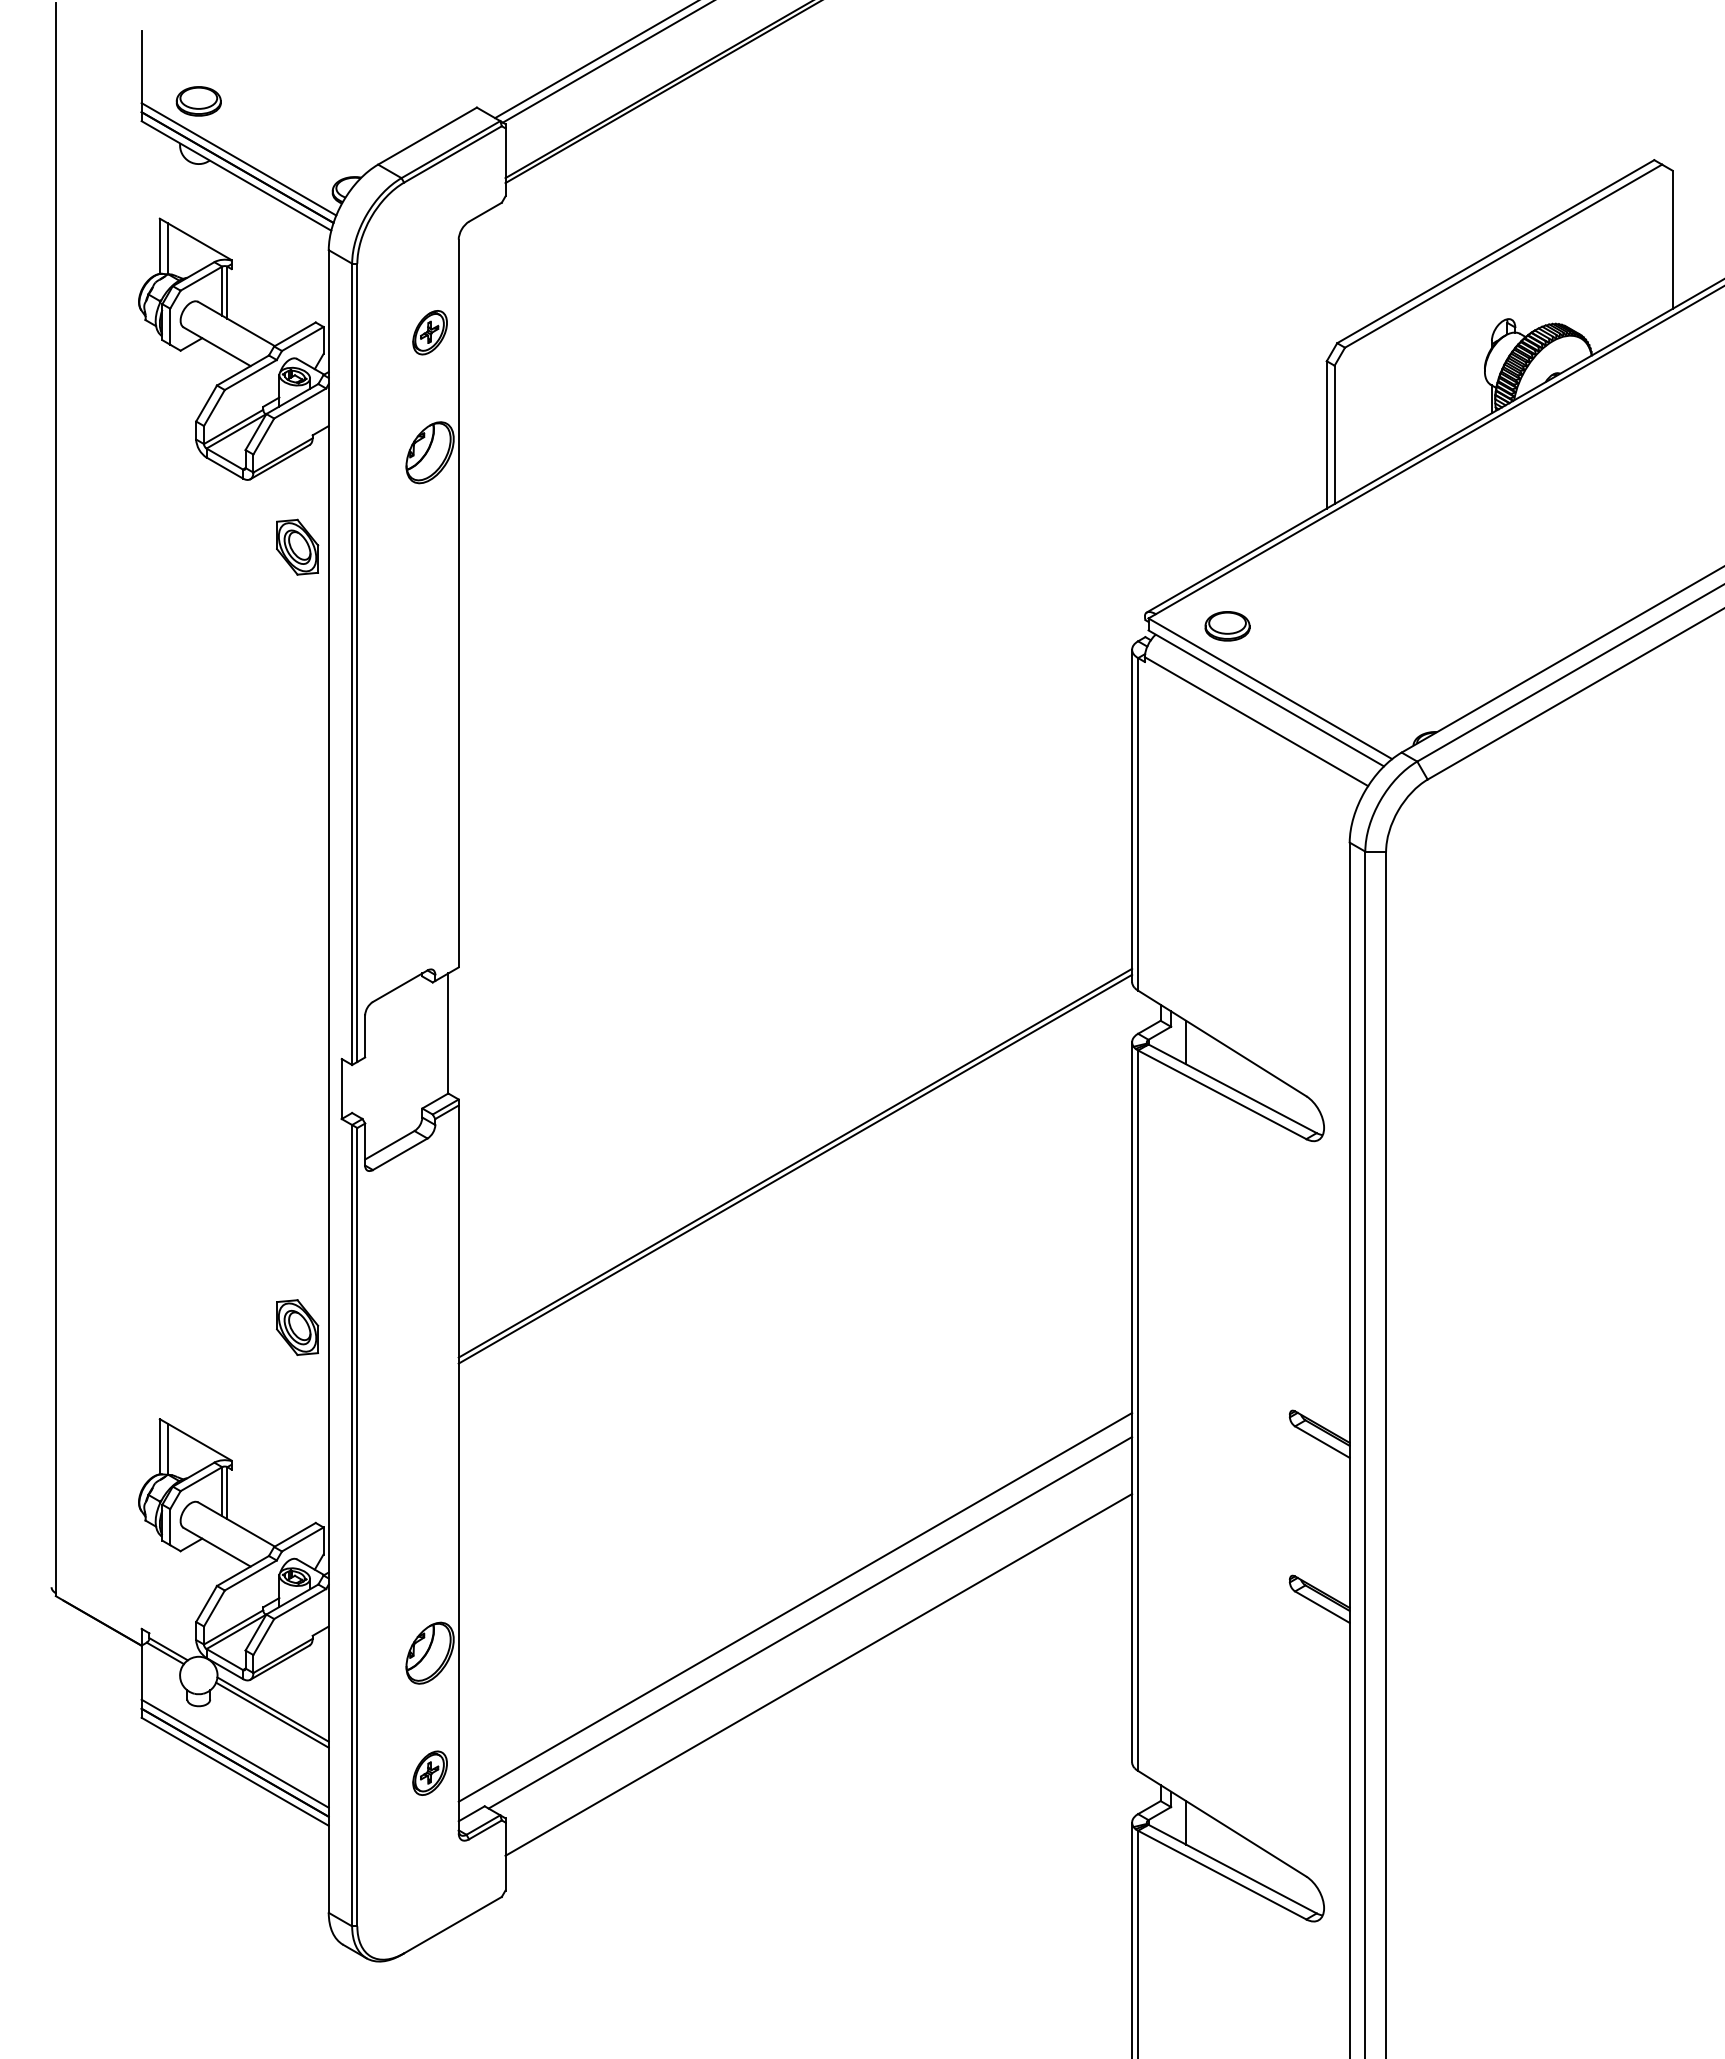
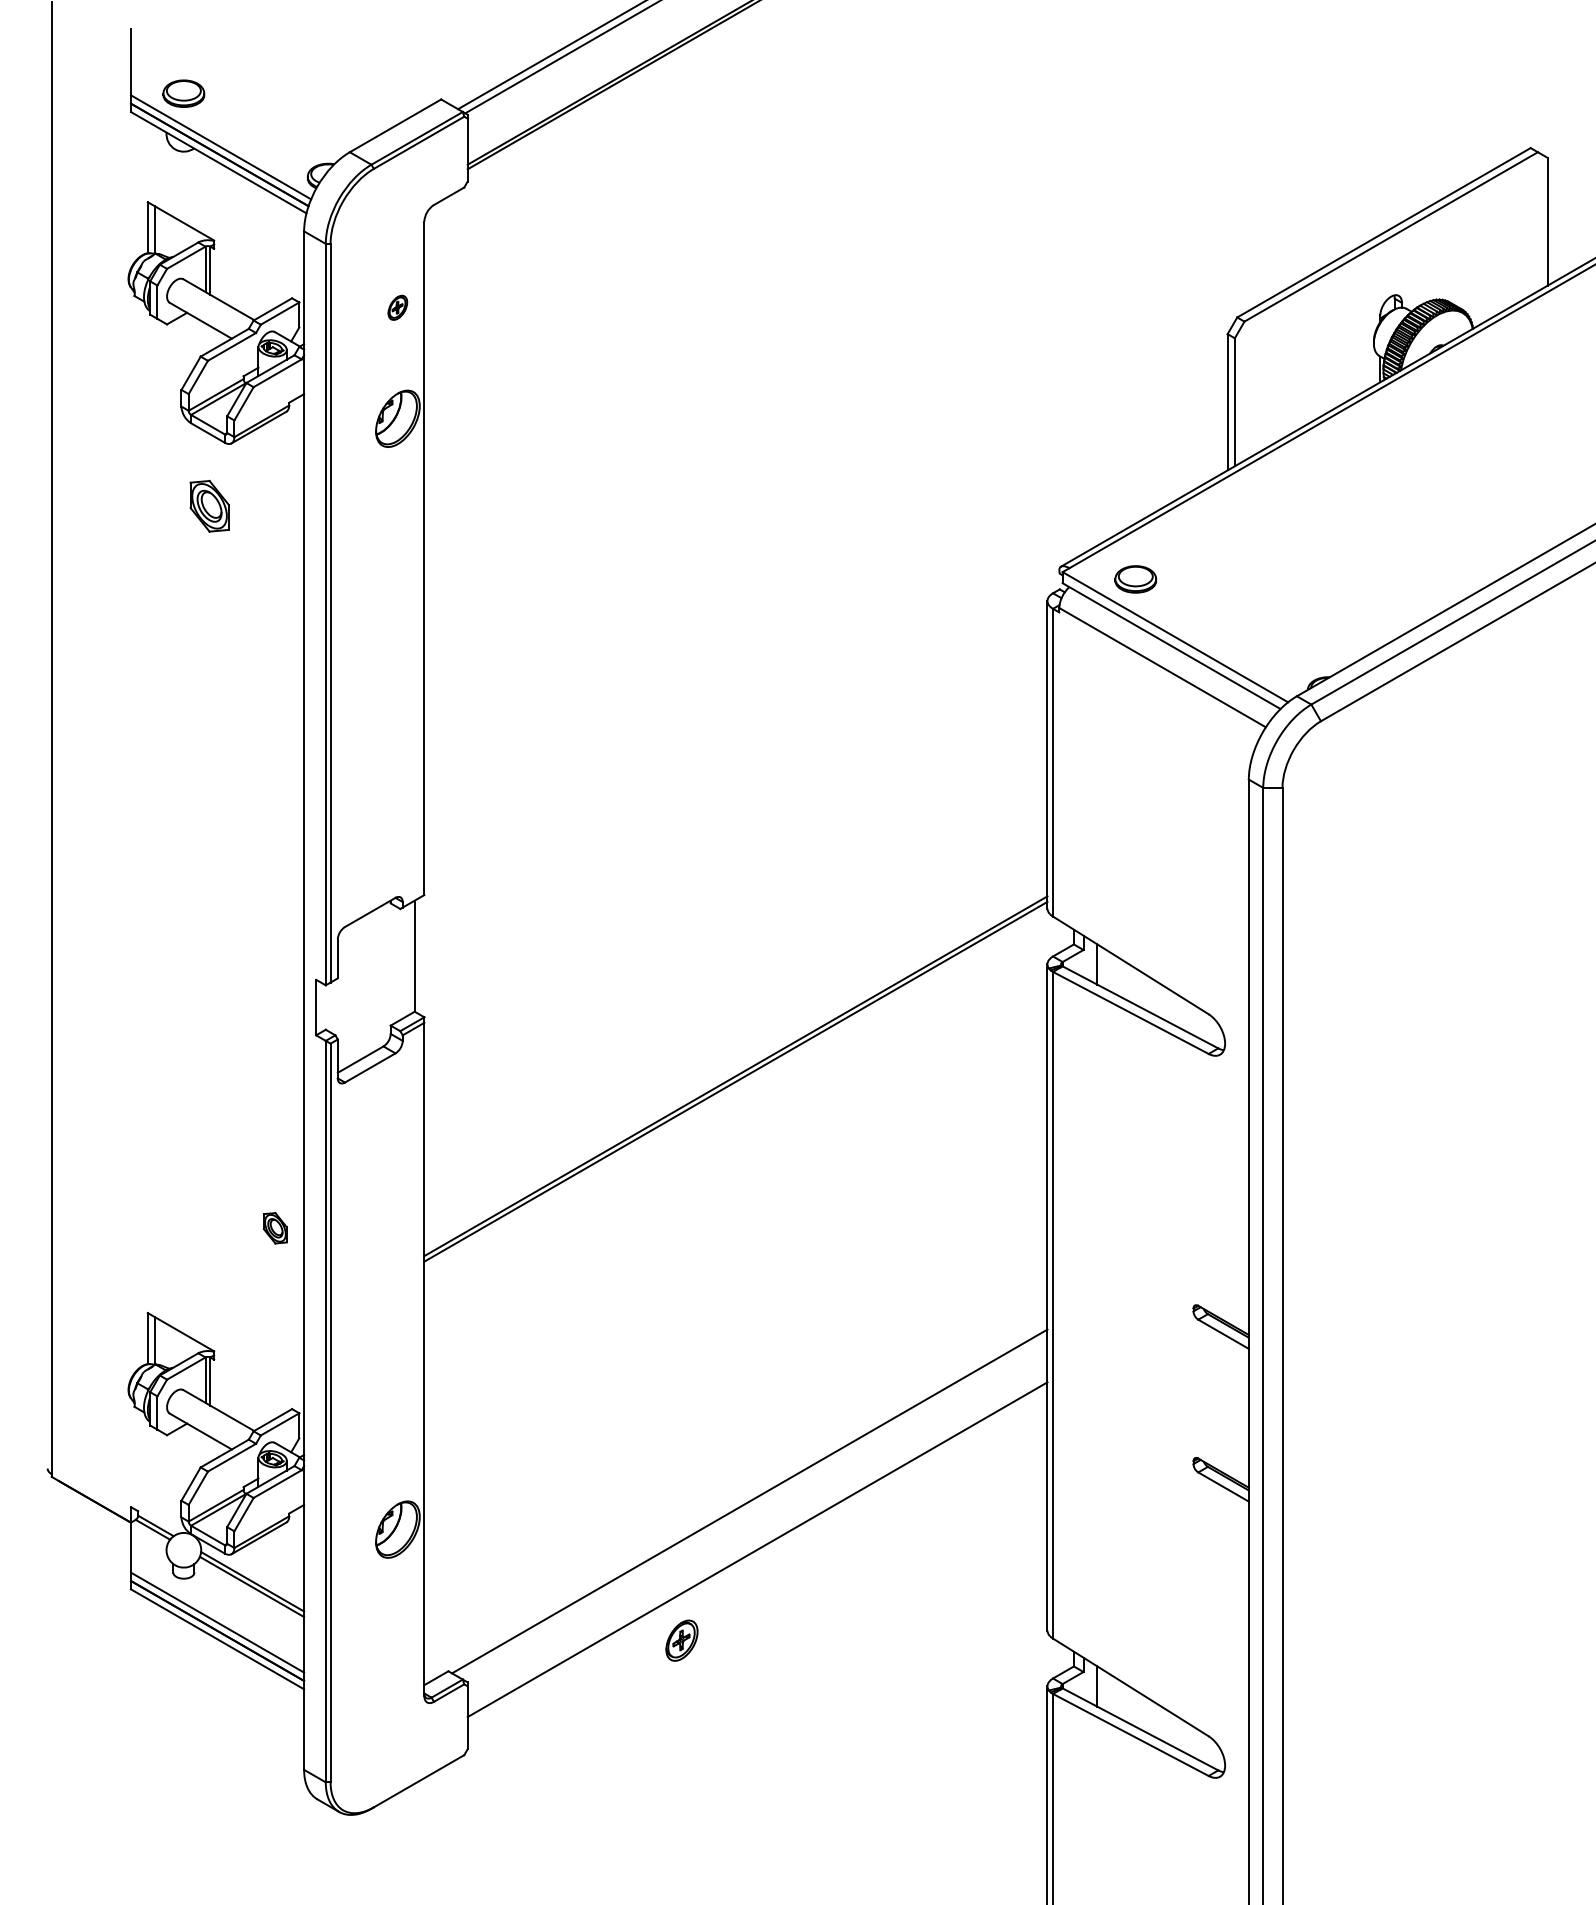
part: (429, 332) -> (397, 307), size x0.6
part: (297, 546) -> (209, 505), moved
part: (297, 1327) -> (275, 1228), size x0.6
line: (795, 1607) -> (736, 1487), removed
part: (429, 1772) -> (681, 1639), moved

